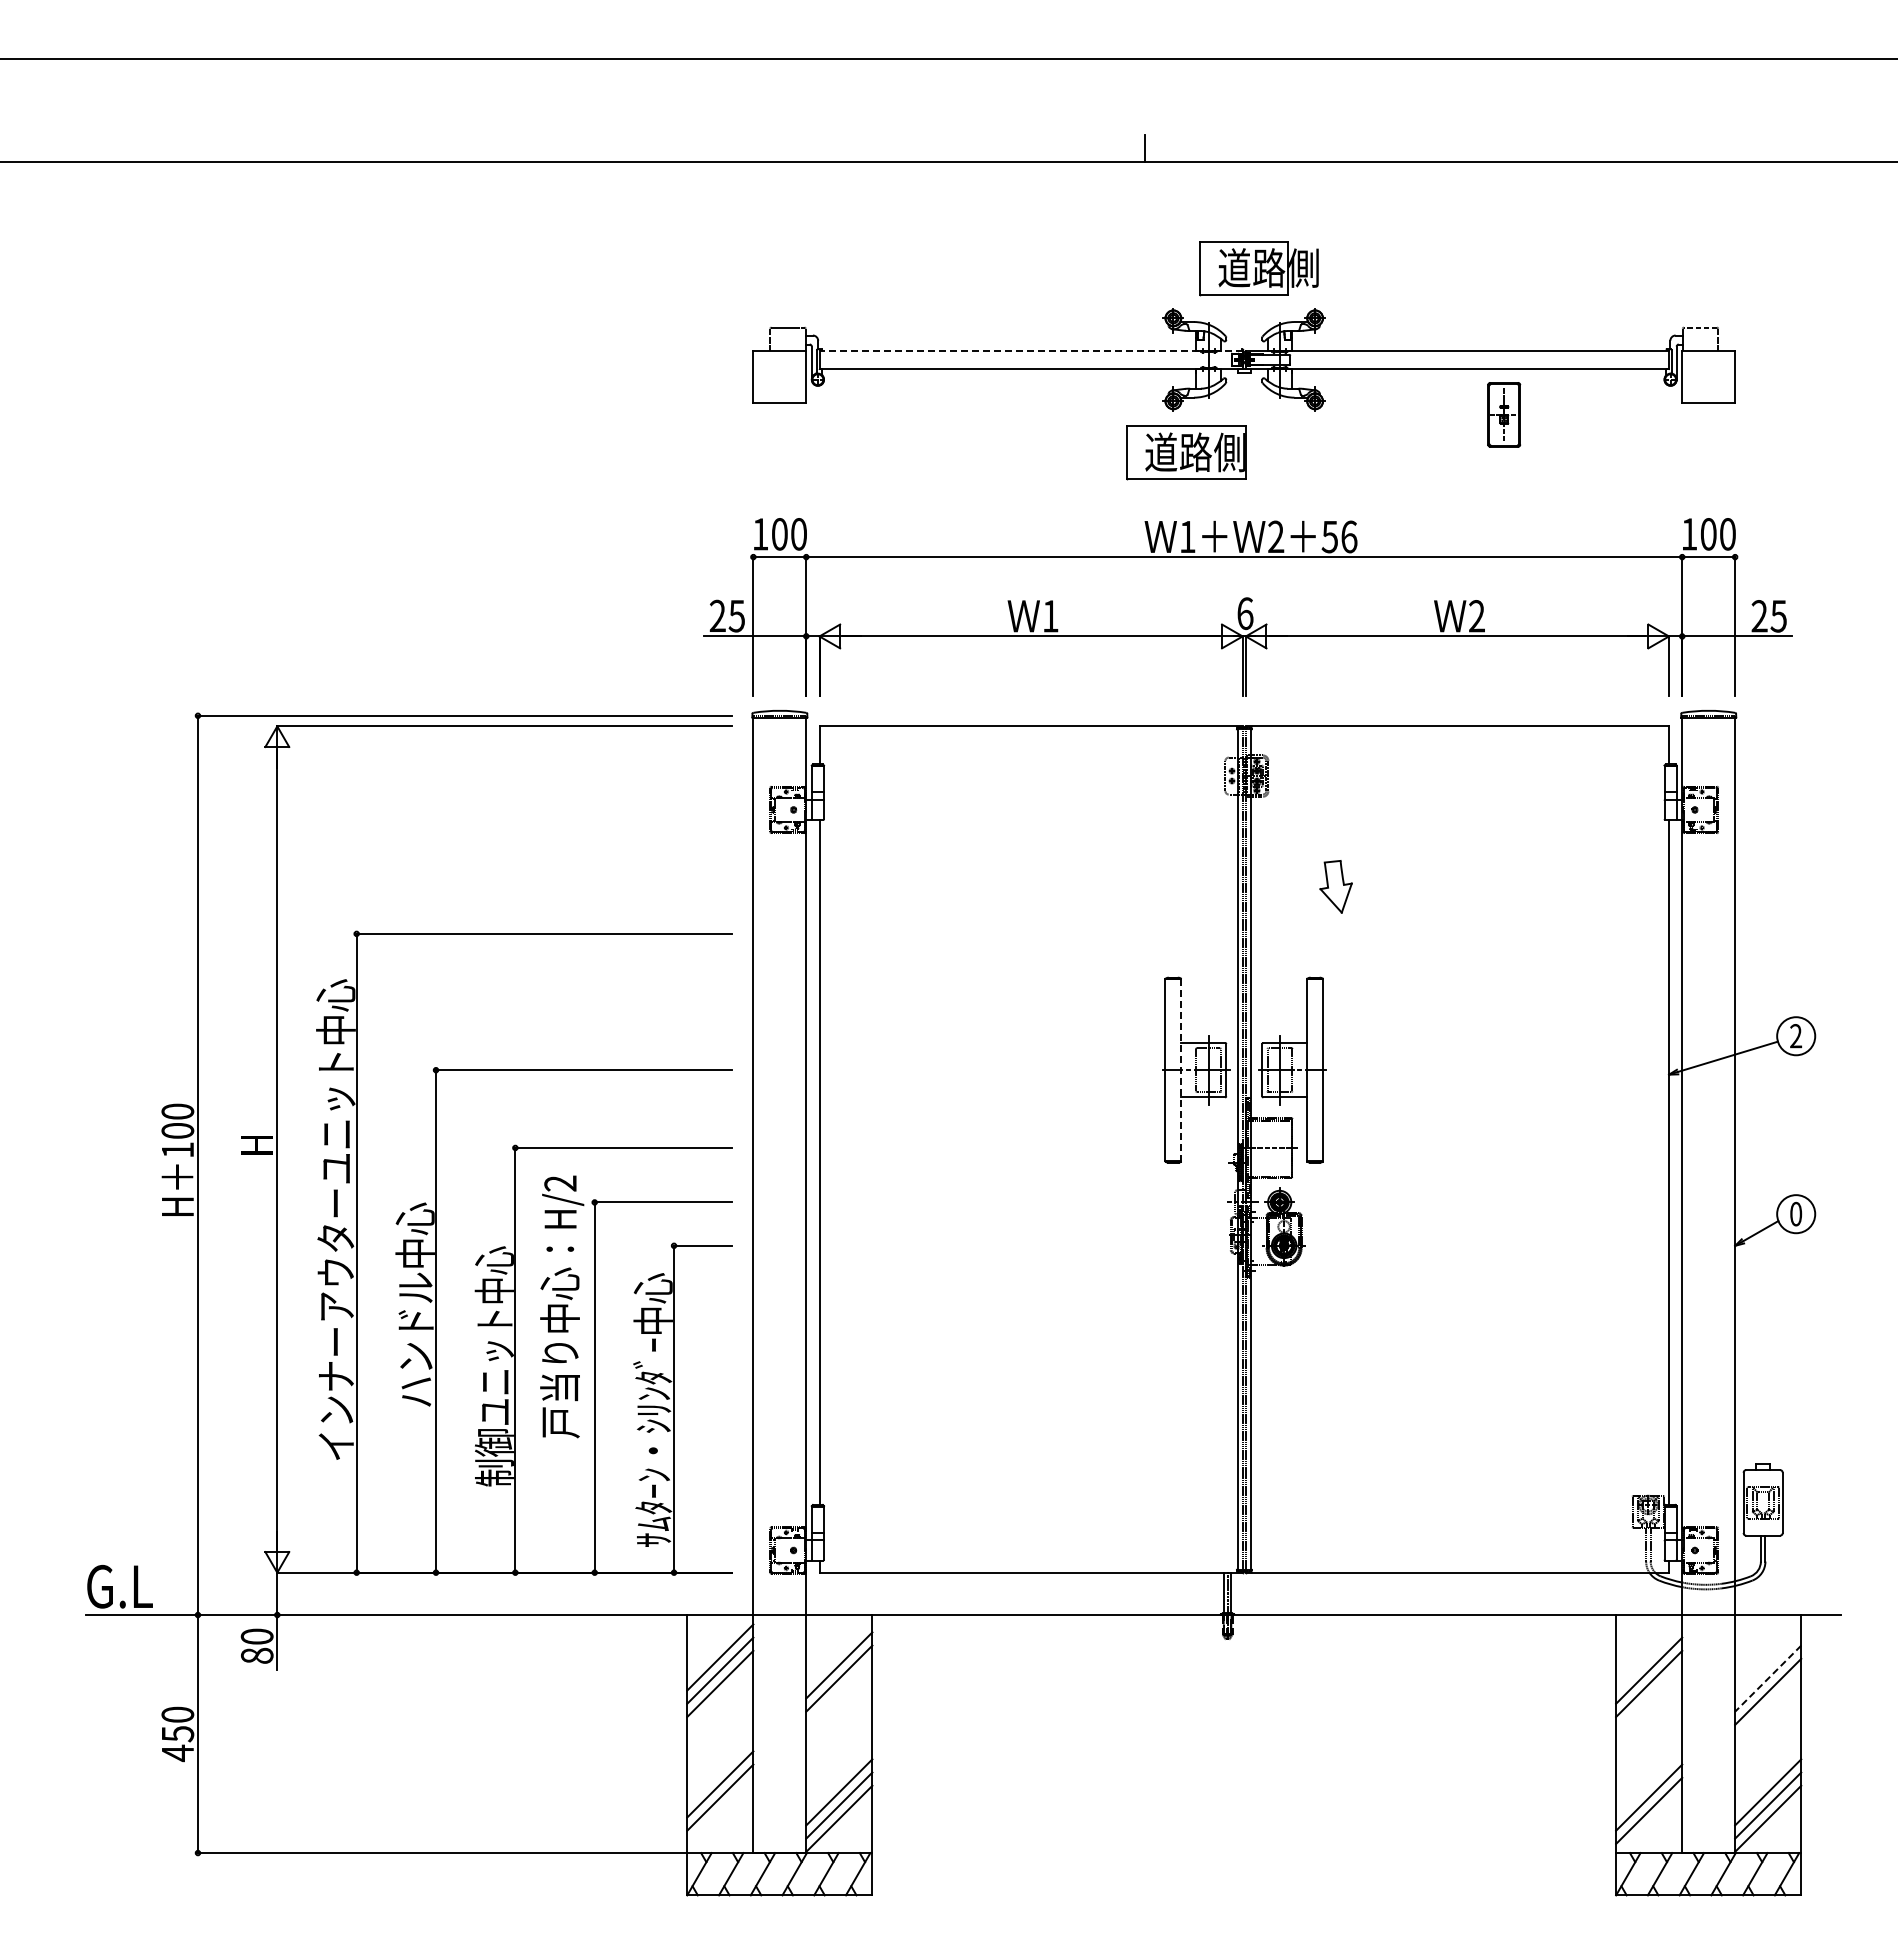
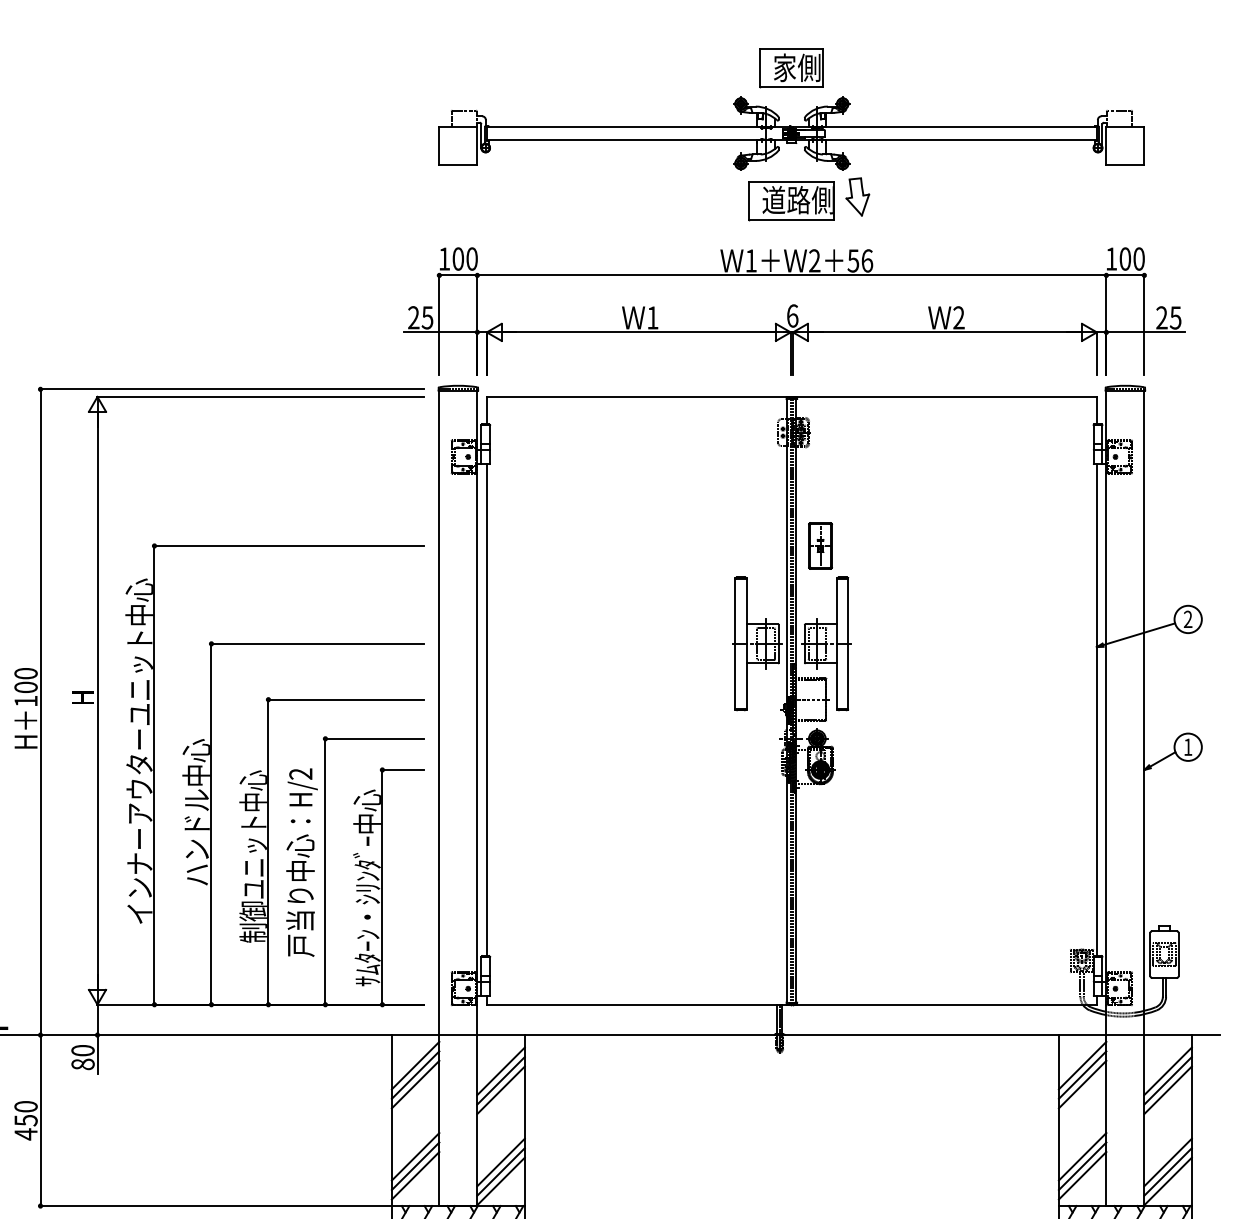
text: (1268, 267) -> (809, 67), 道路側 -> 家側
line: (1031, 350) -> (639, 127), dashed -> solid
part: (1504, 414) -> (820, 545), moved
part: (1186, 452) -> (792, 200), moved
part: (1335, 886) -> (857, 196), moved
line: (1181, 1070) -> (746, 644), dashed -> solid
text: (1796, 1213) -> (1188, 746), 0 -> 1
text: (562, 1306) -> (302, 862), moved
line: (1649, 1657) -> (1082, 1065), added
line: (1768, 1665) -> (1168, 1071), added
line: (1768, 1678) -> (1168, 1080), dashed -> solid
line: (839, 1691) -> (501, 1090), added
line: (1649, 1784) -> (1082, 1156), added
line: (720, 1810) -> (415, 1175), added

